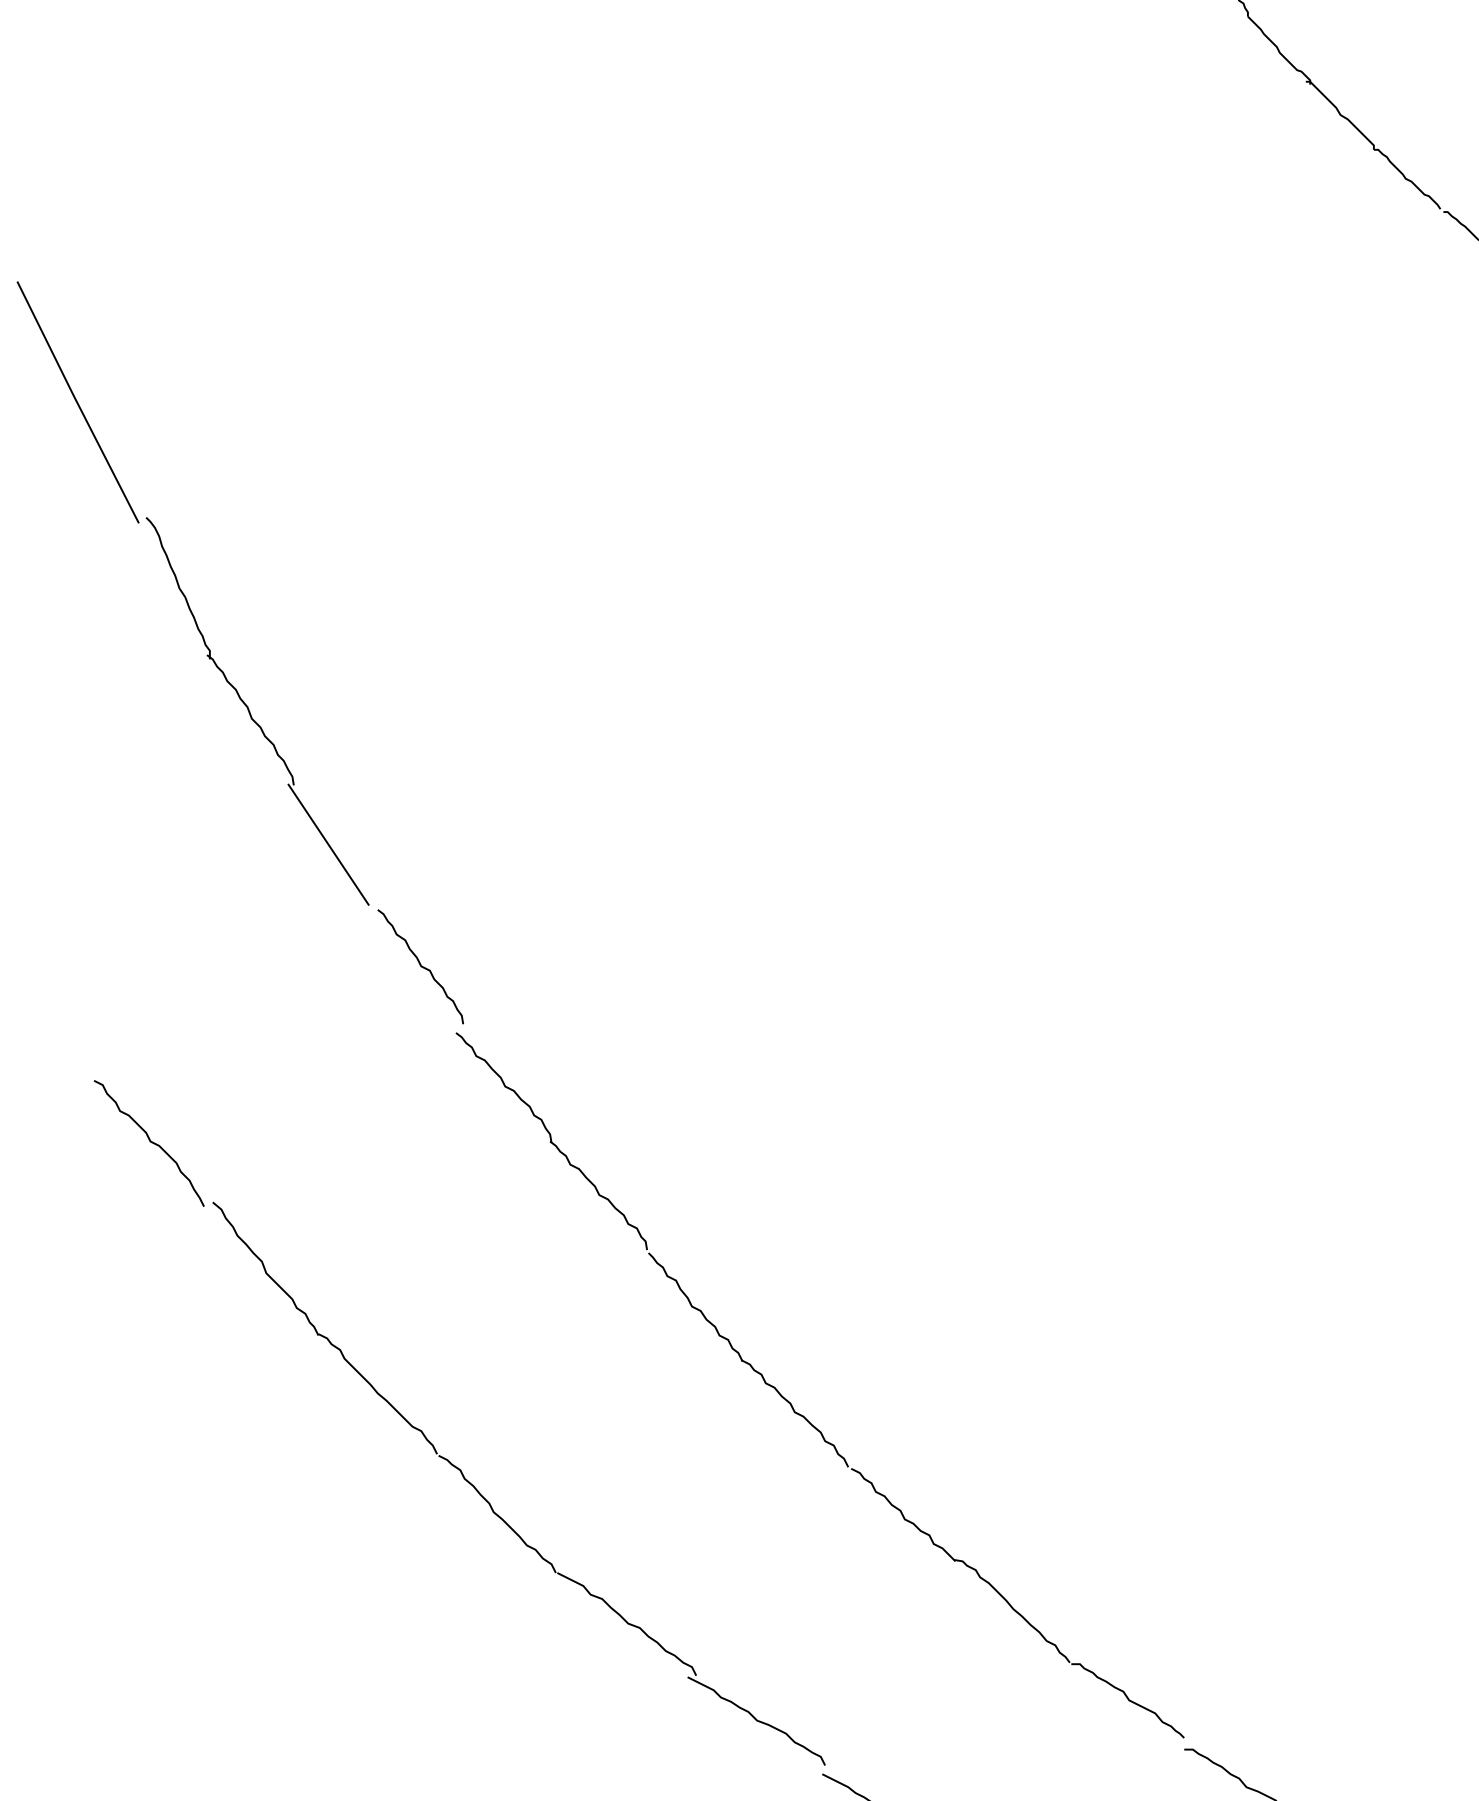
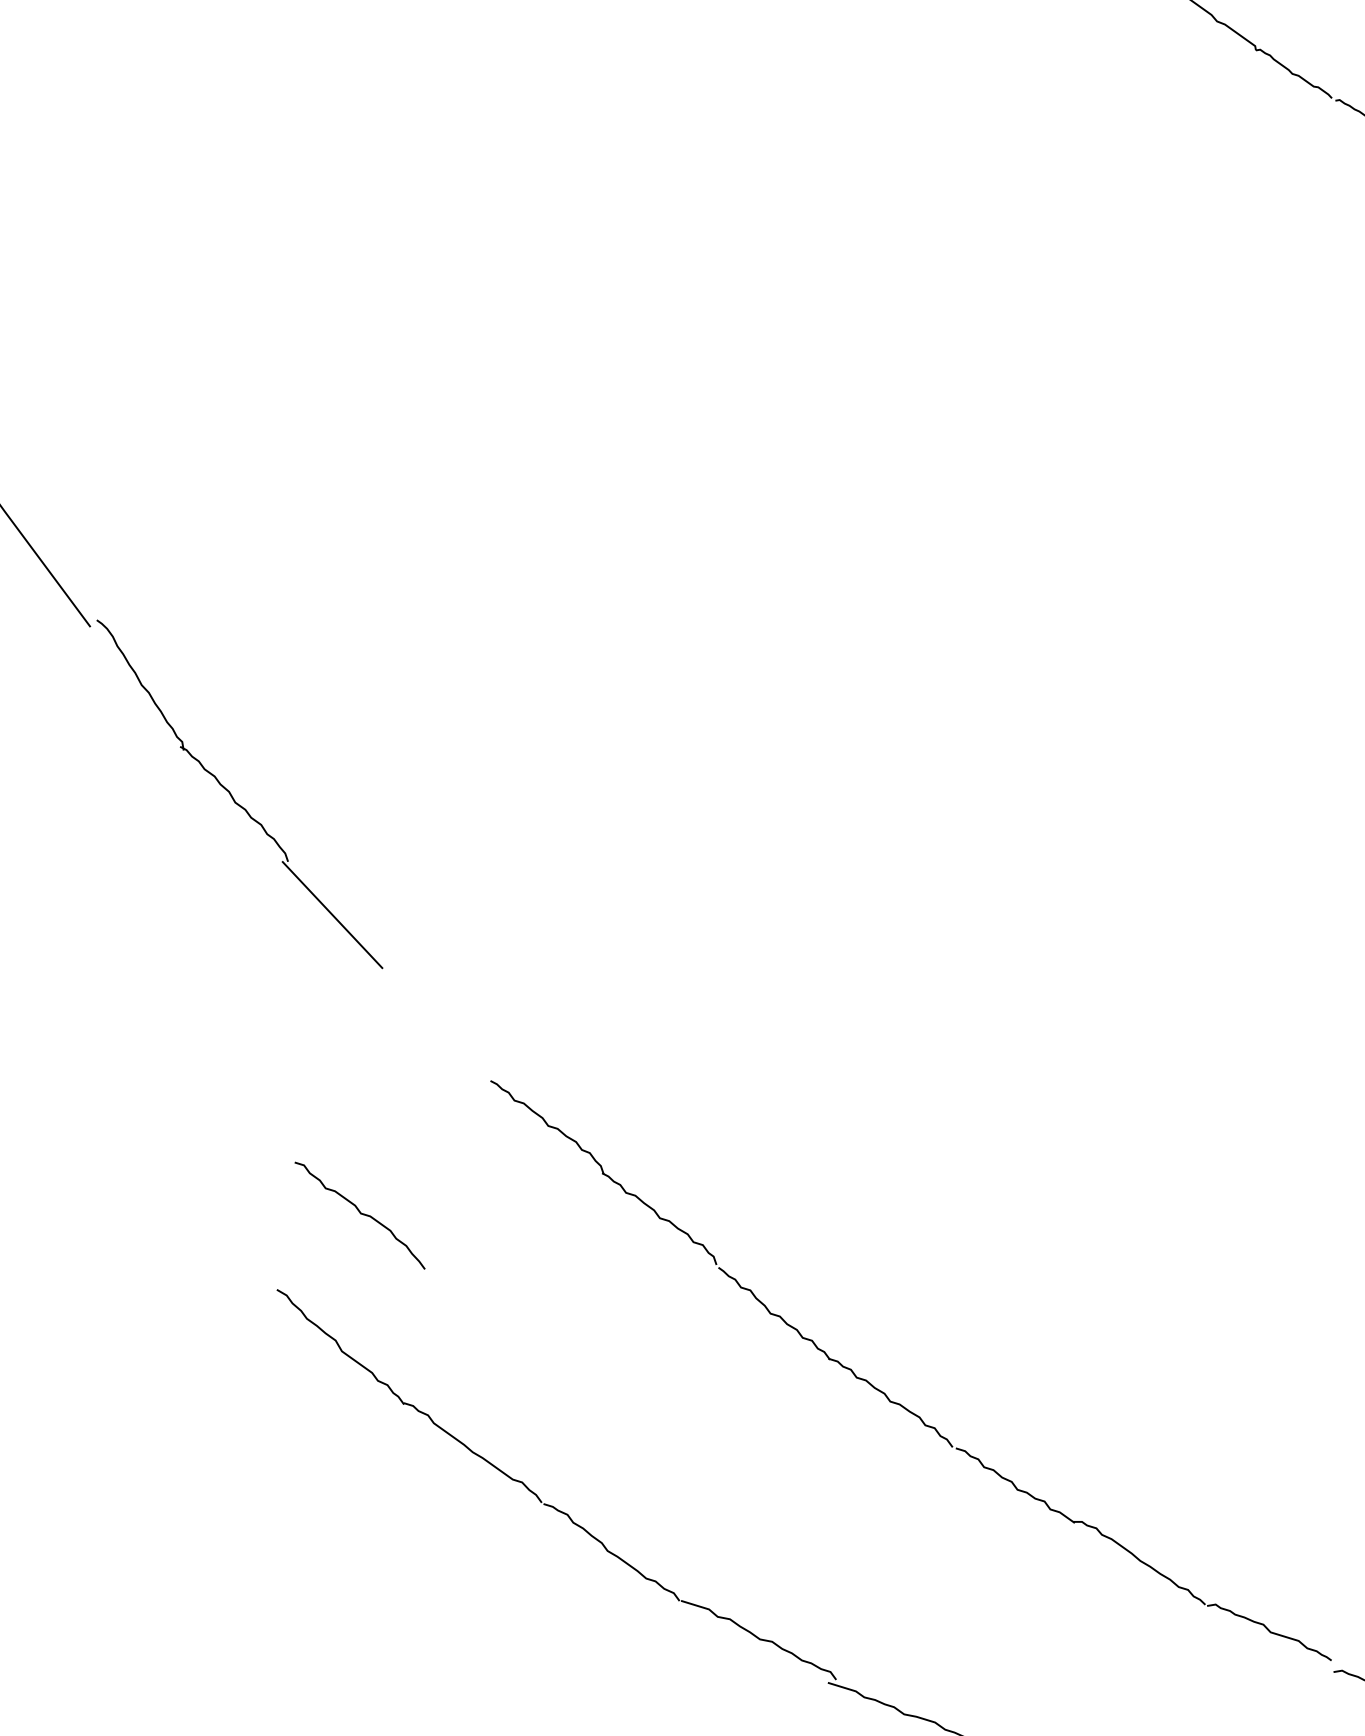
curve: (420, 966) -> (444, 1020), removed
curve: (149, 1141) -> (359, 1213), moved

